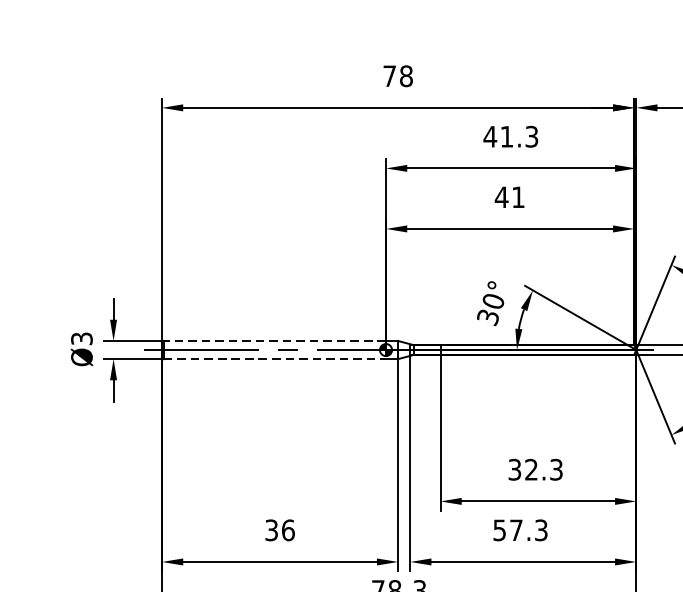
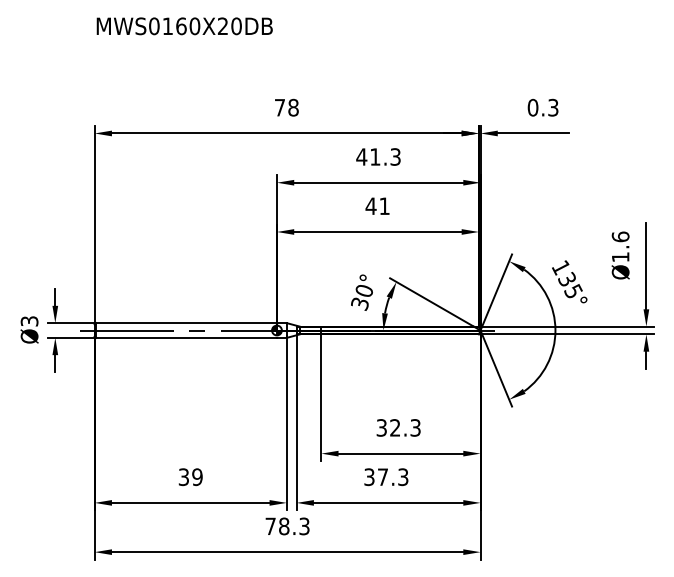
line: (274, 341) -> (186, 323), dashed -> solid
line: (276, 358) -> (187, 337), dashed -> solid
text: (499, 529) -> (369, 476), 57.3 -> 37.3
text: (288, 530) -> (197, 477), 36 -> 39

